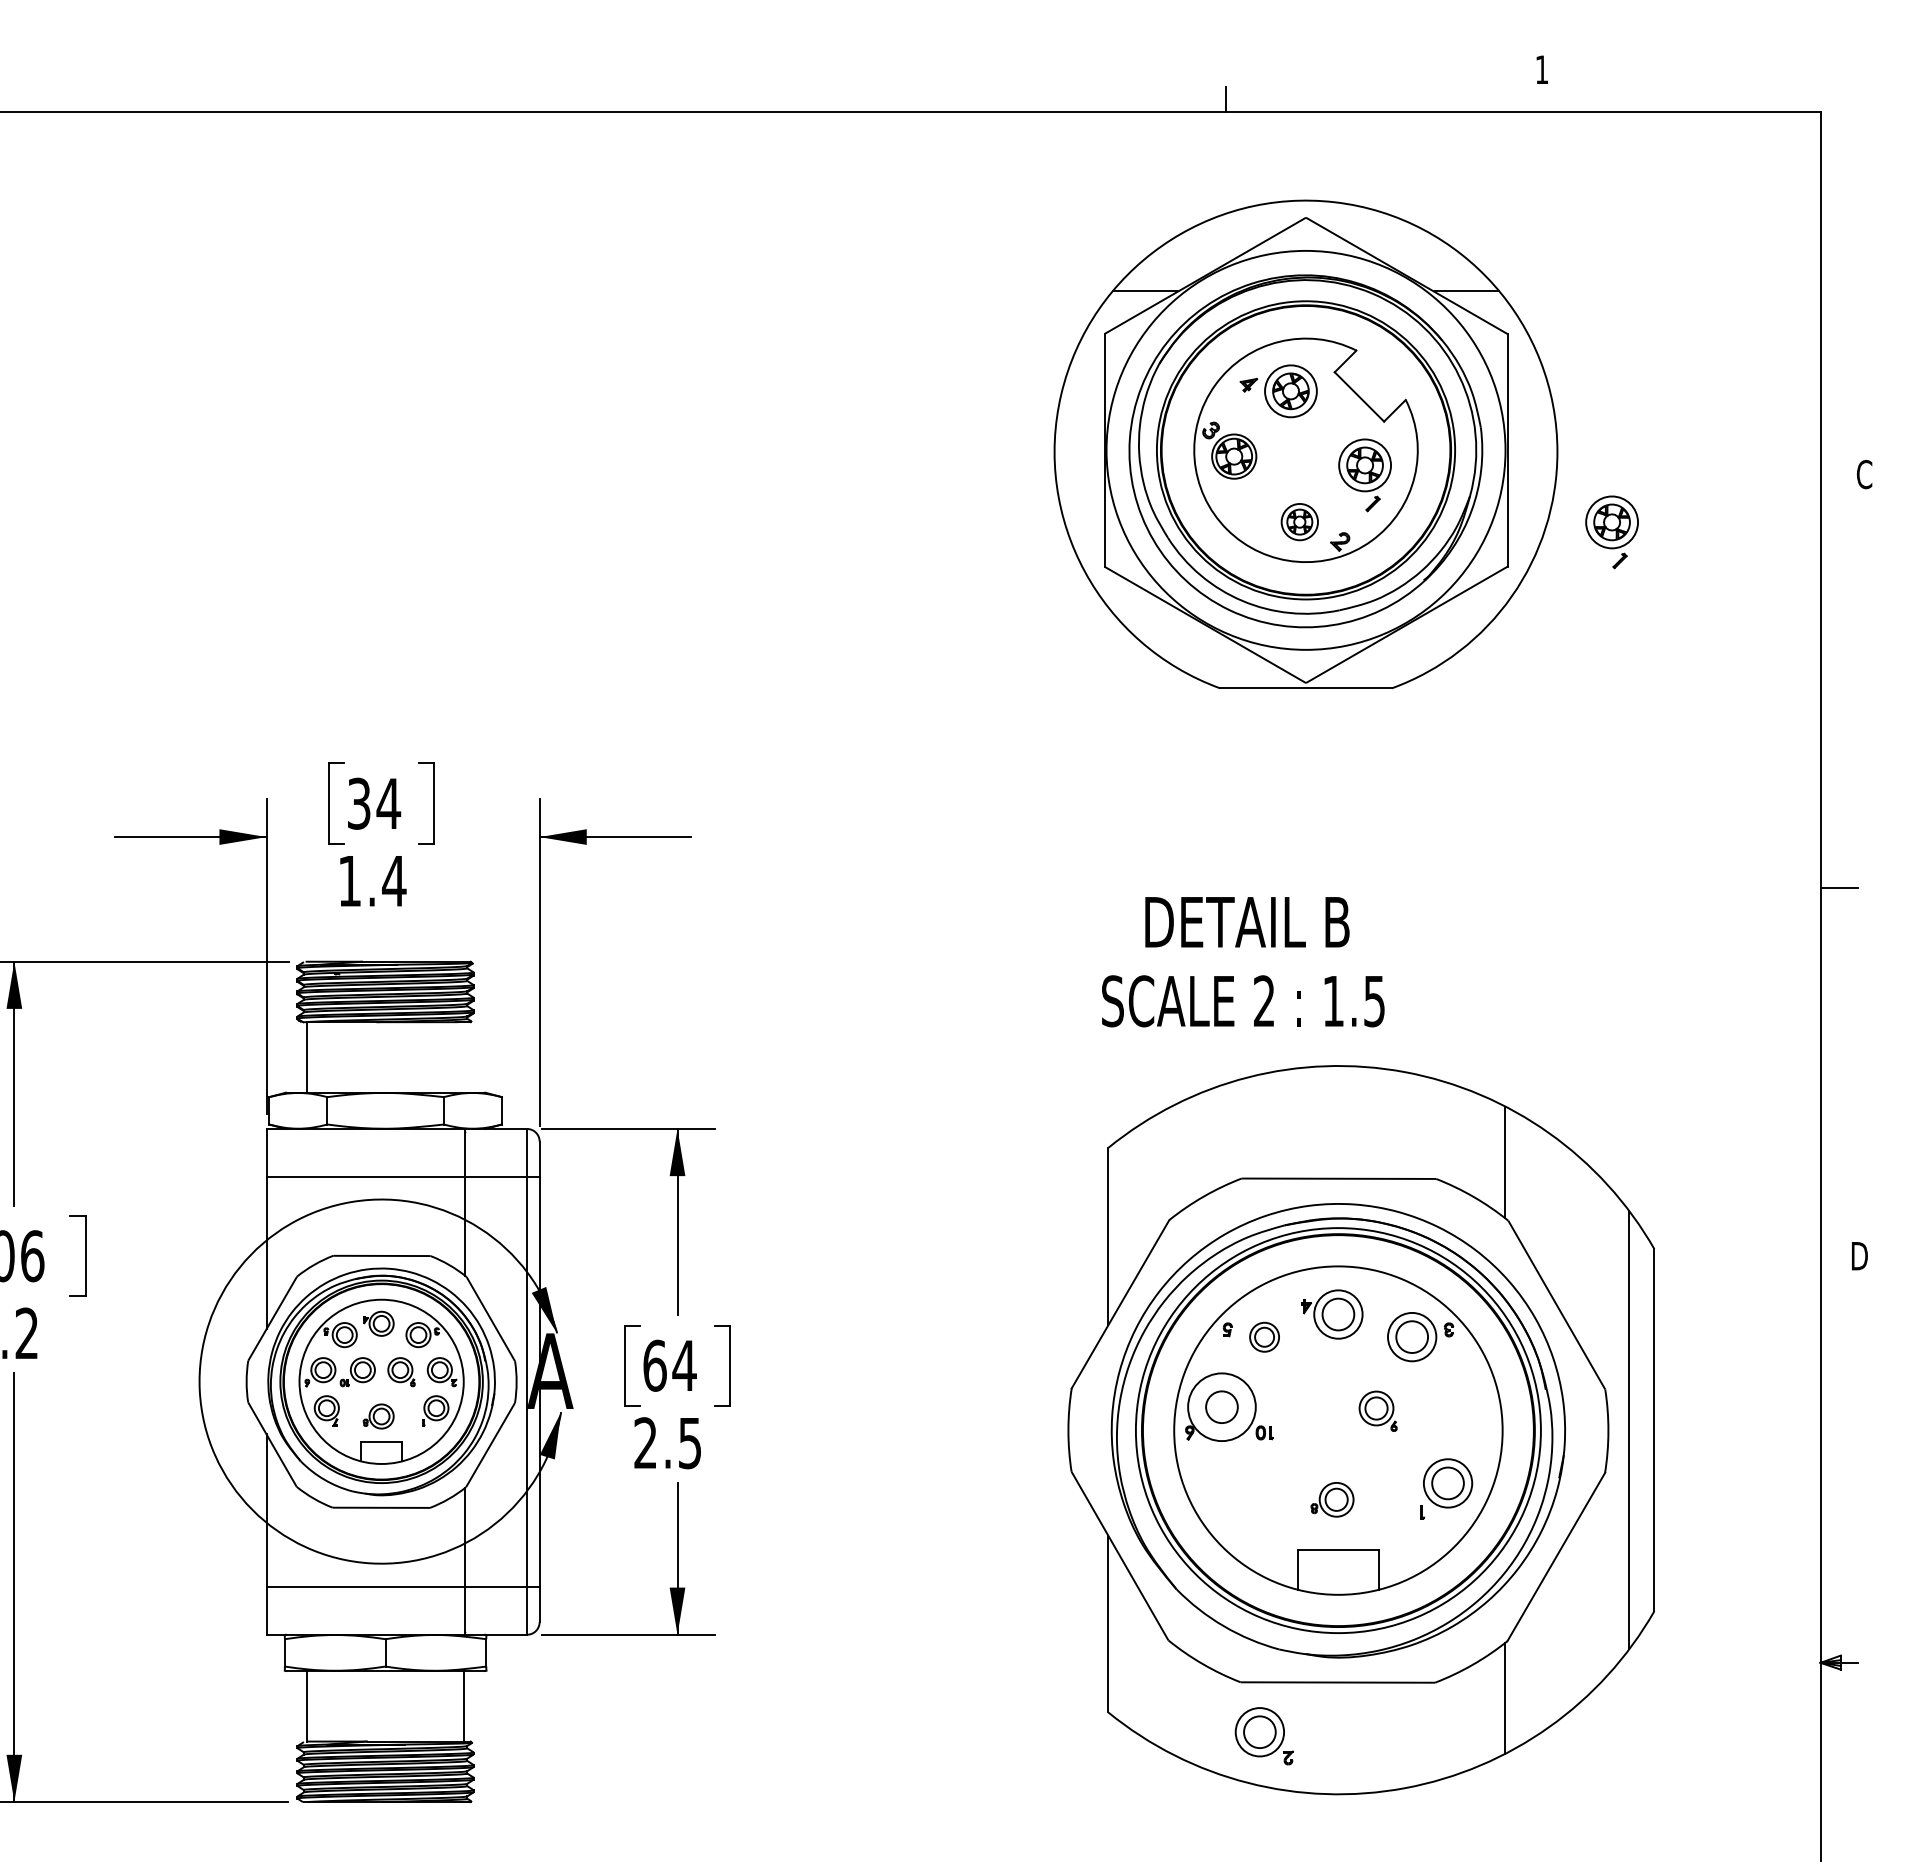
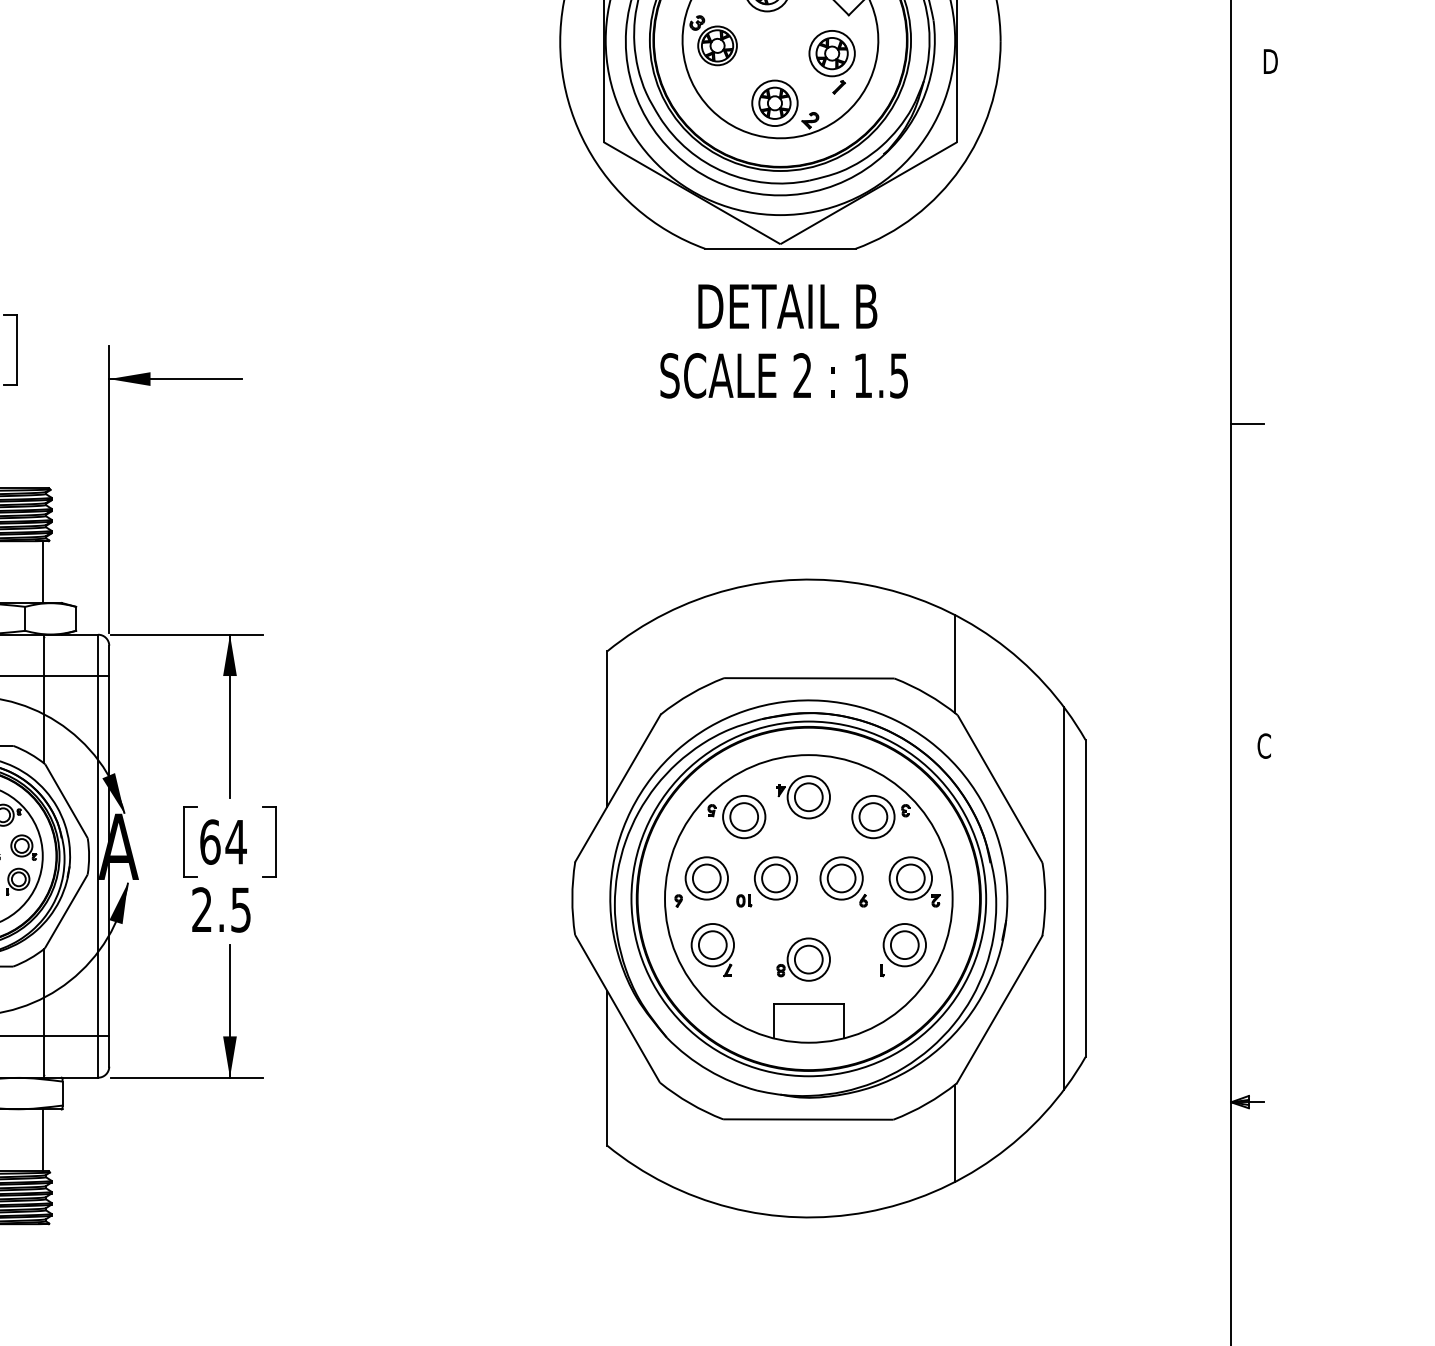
text: (1864, 474) -> (1269, 61), C -> D
part: (1299, 521) -> (774, 102), size x1.43
part: (1611, 532) -> (1047, 112), removed
text: (1243, 962) -> (784, 341), moved
line: (464, 1057) -> (43, 572), added
text: (1858, 1255) -> (1264, 745), D -> C
part: (1264, 1337) -> (744, 817), size x1.67
circle: (1221, 1407) -> (706, 878), size x0.71
part: (1300, 1407) -> (775, 878), added
part: (1377, 1411) -> (843, 882), size x1.43
part: (1228, 1488) -> (712, 949), added
part: (1332, 1499) -> (803, 959), size x1.43
part: (1263, 1736) -> (913, 882), moved

